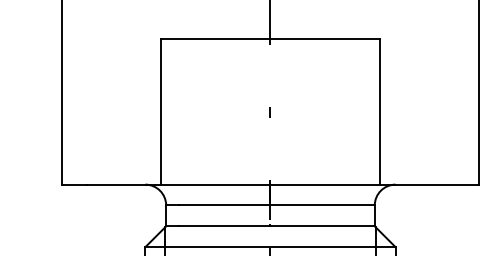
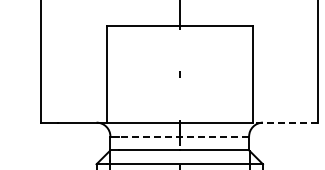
line: (429, 184) -> (285, 122), solid -> dashed
line: (276, 205) -> (183, 136), solid -> dashed

